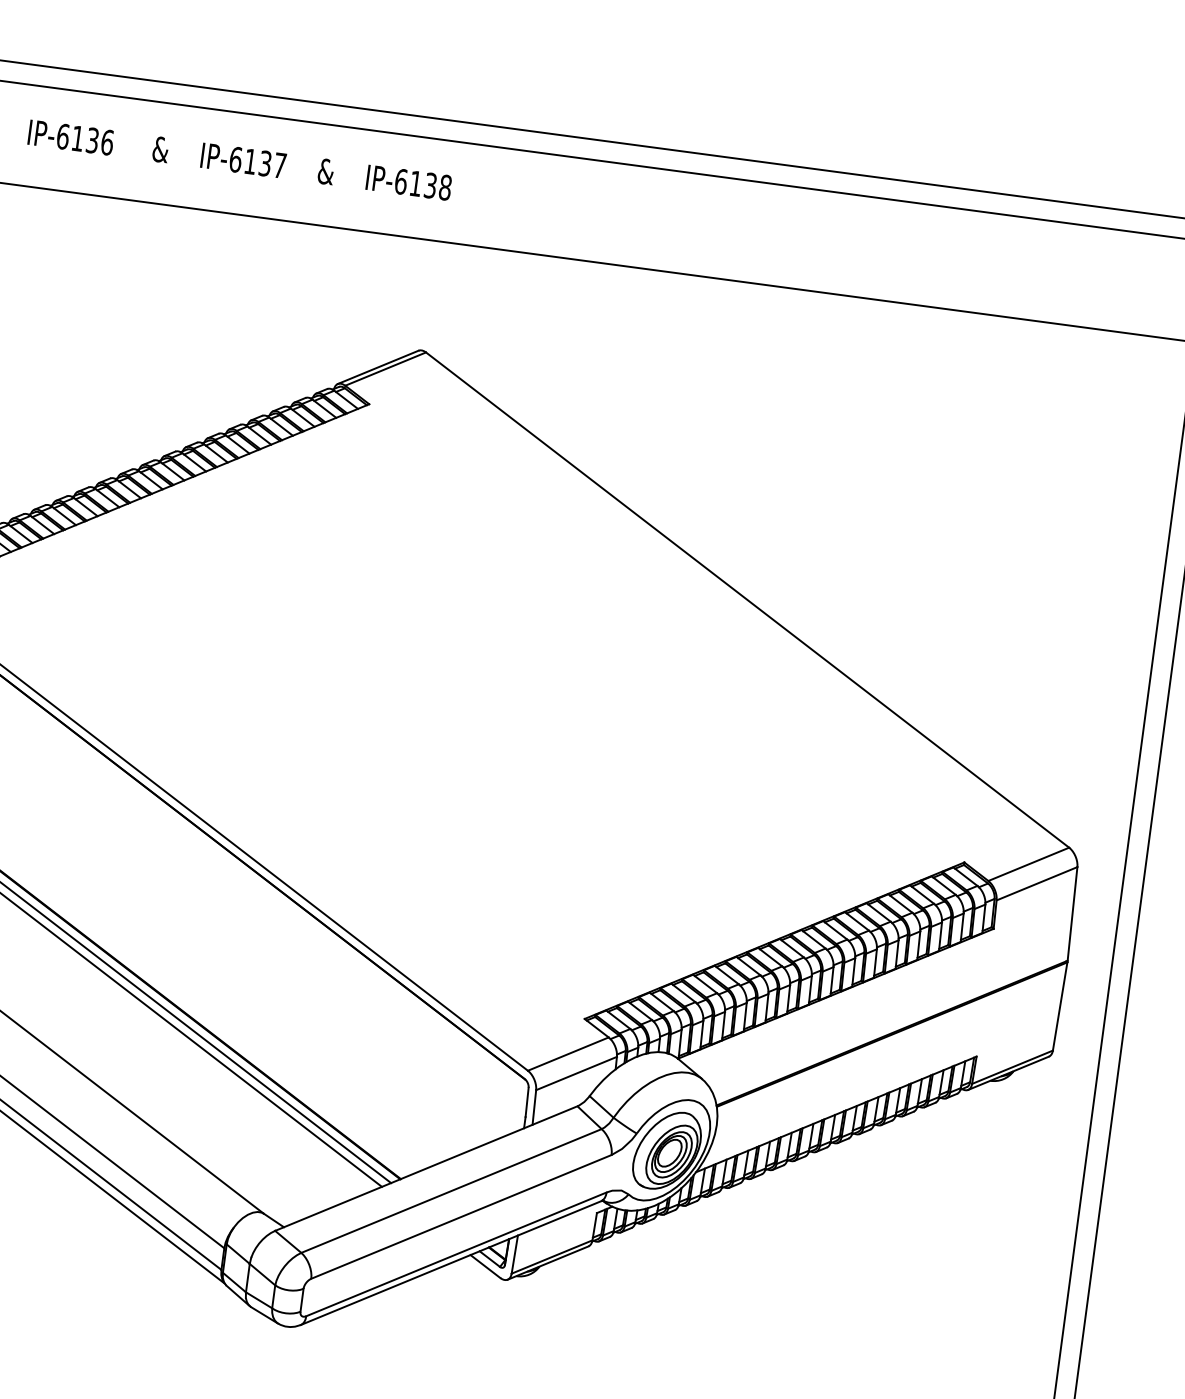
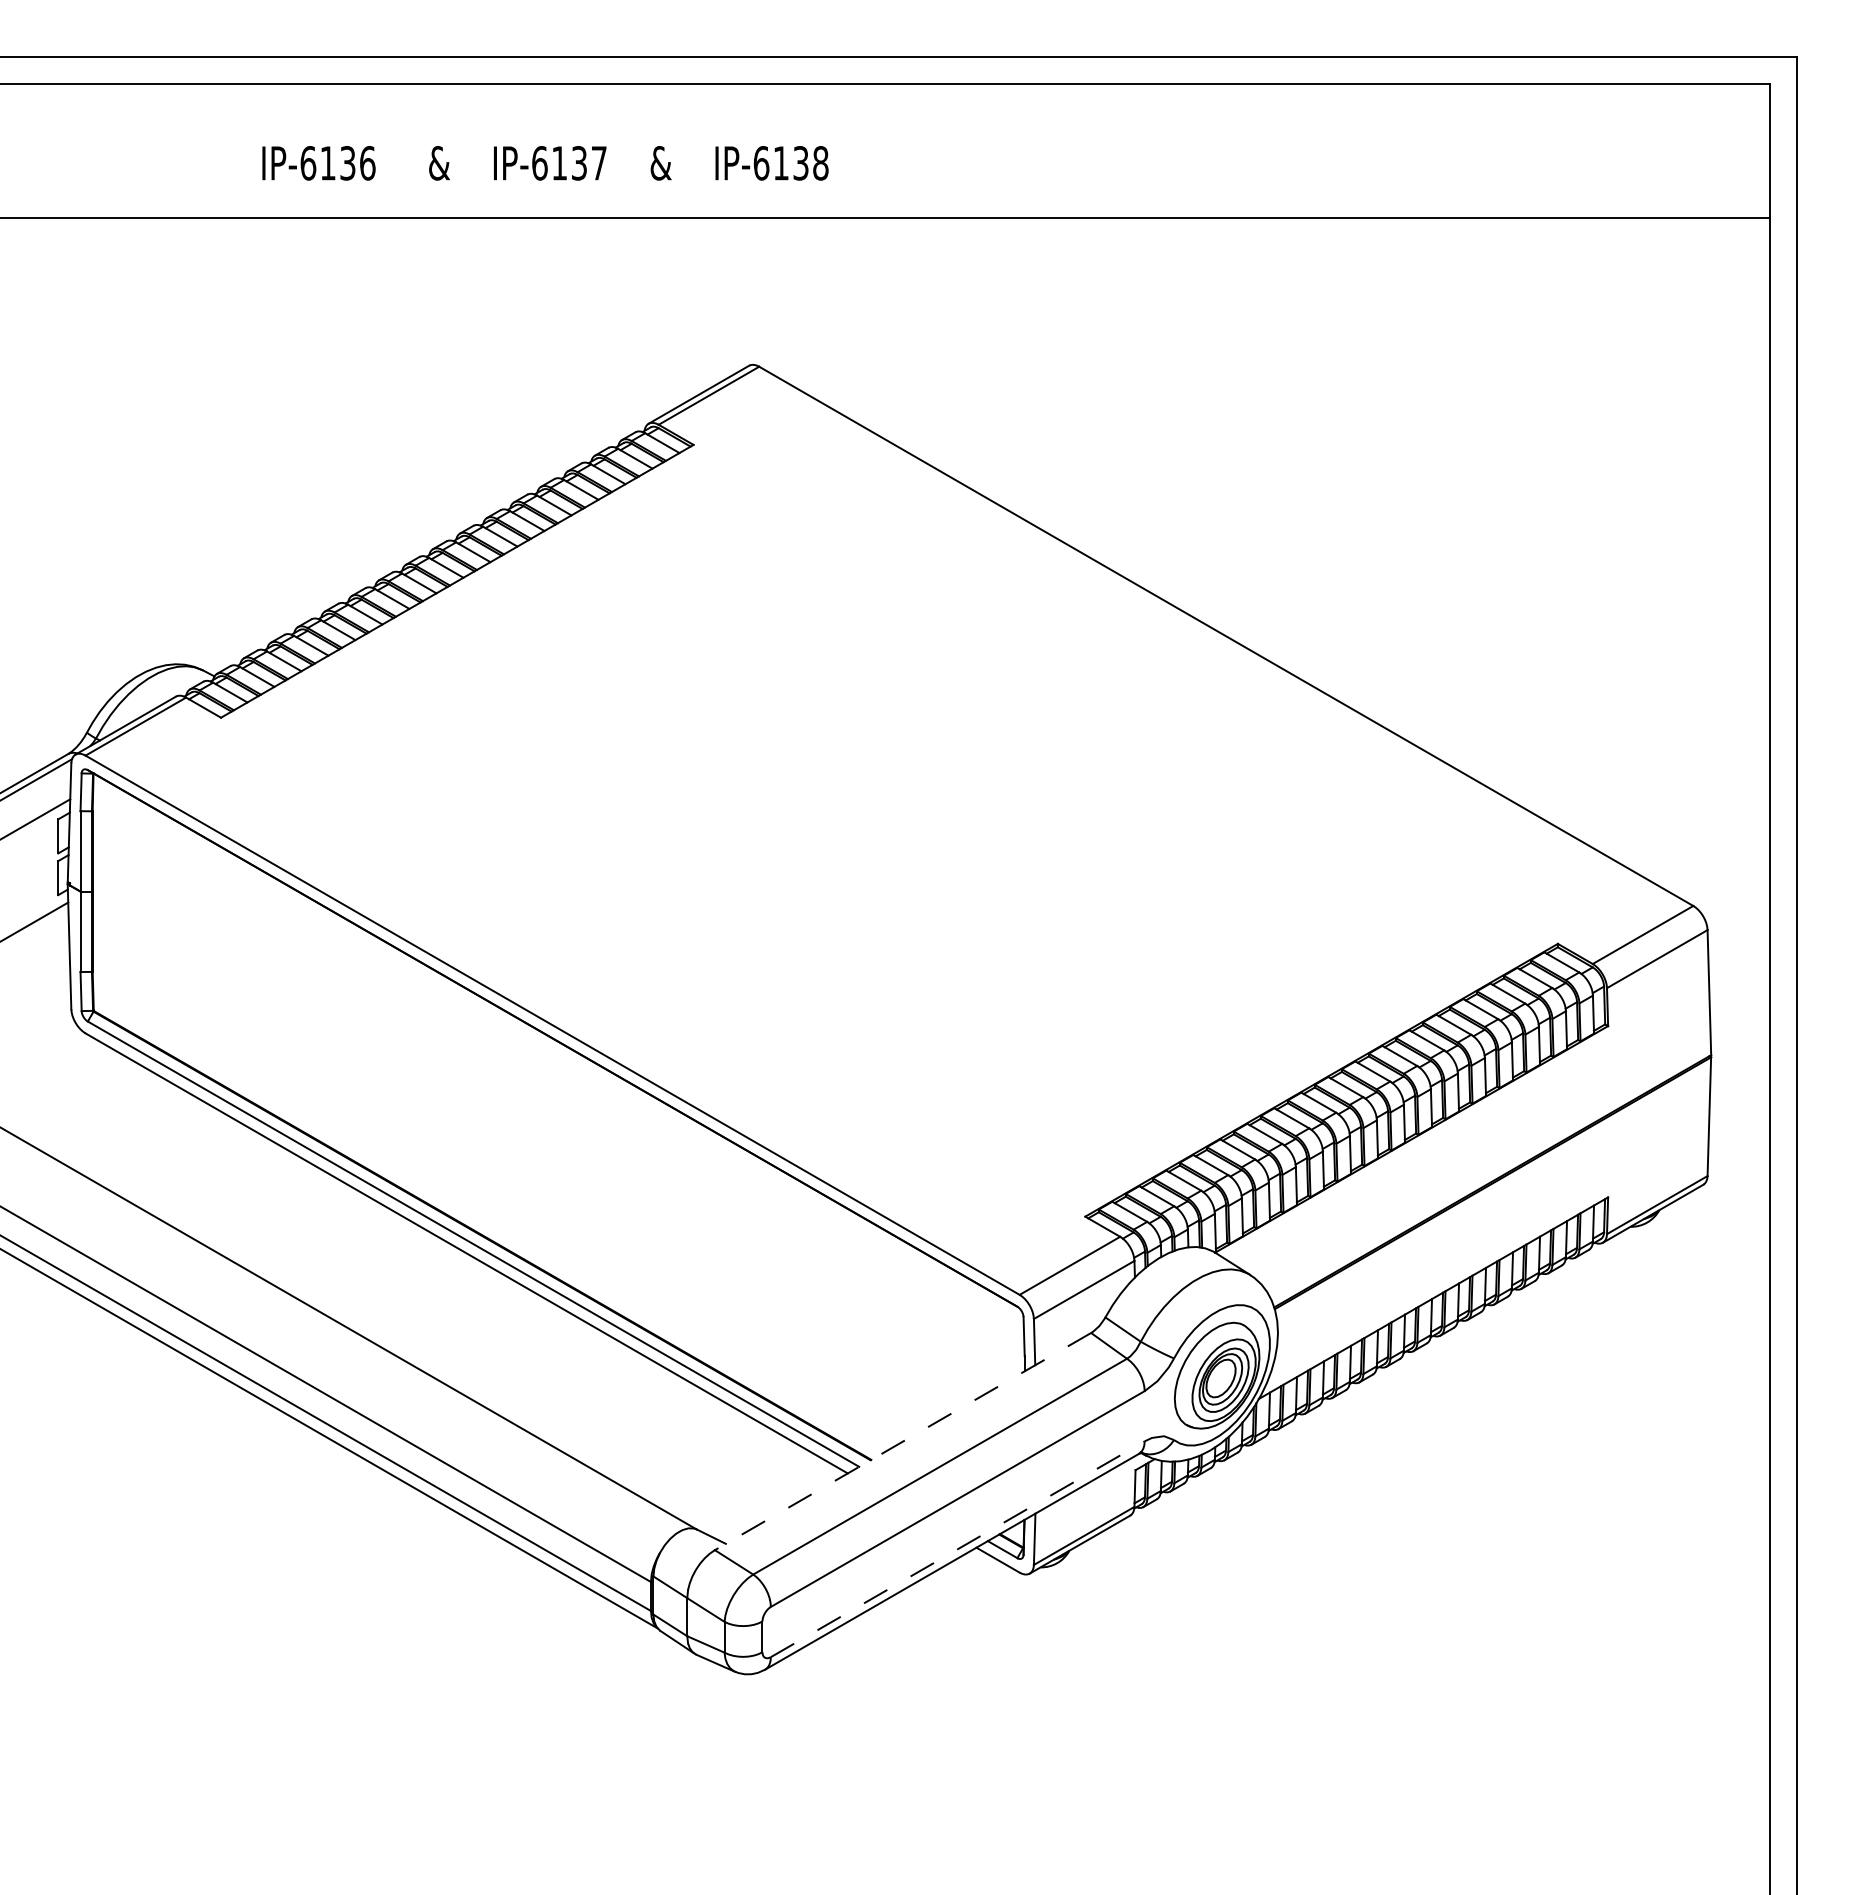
text: (240, 160) -> (545, 163), moved
line: (425, 1168) -> (902, 1441), solid -> dashed
line: (456, 1254) -> (957, 1549), solid -> dashed

